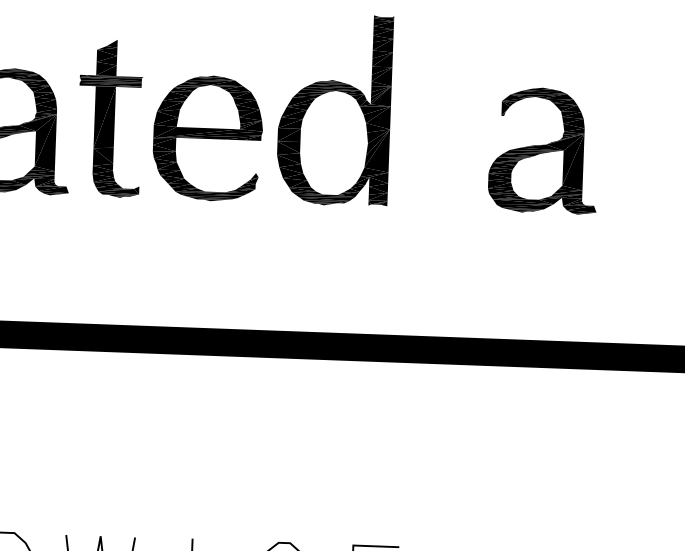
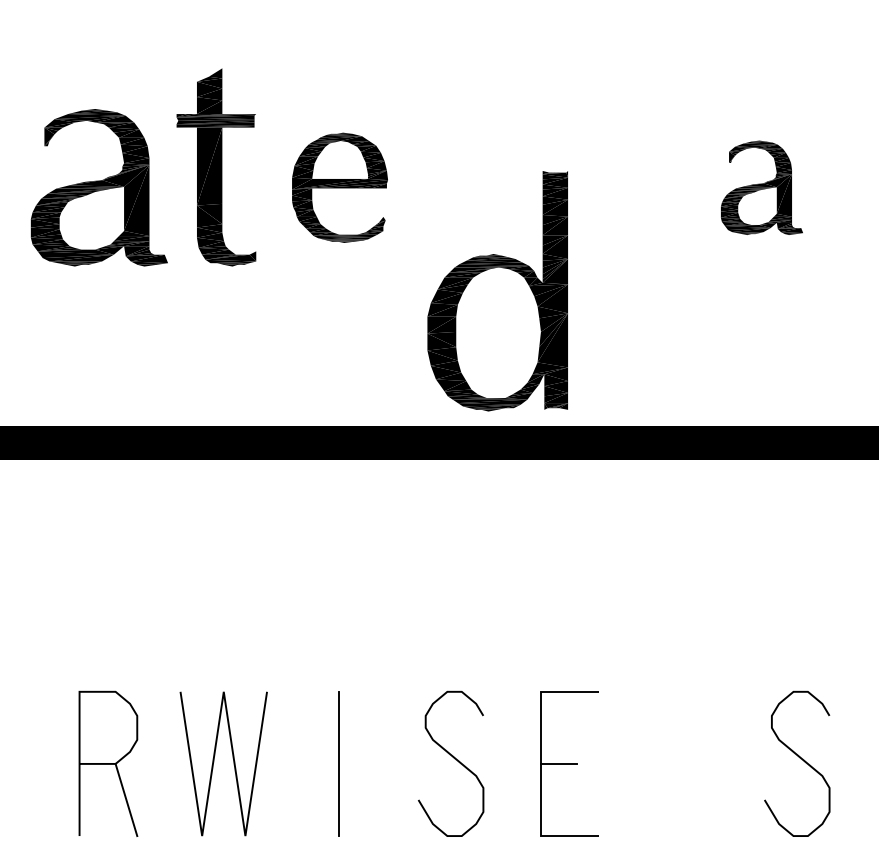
part: (334, 110) -> (497, 291), moved
part: (207, 138) -> (339, 187), size x0.7
part: (543, 150) -> (761, 187), size x0.6

